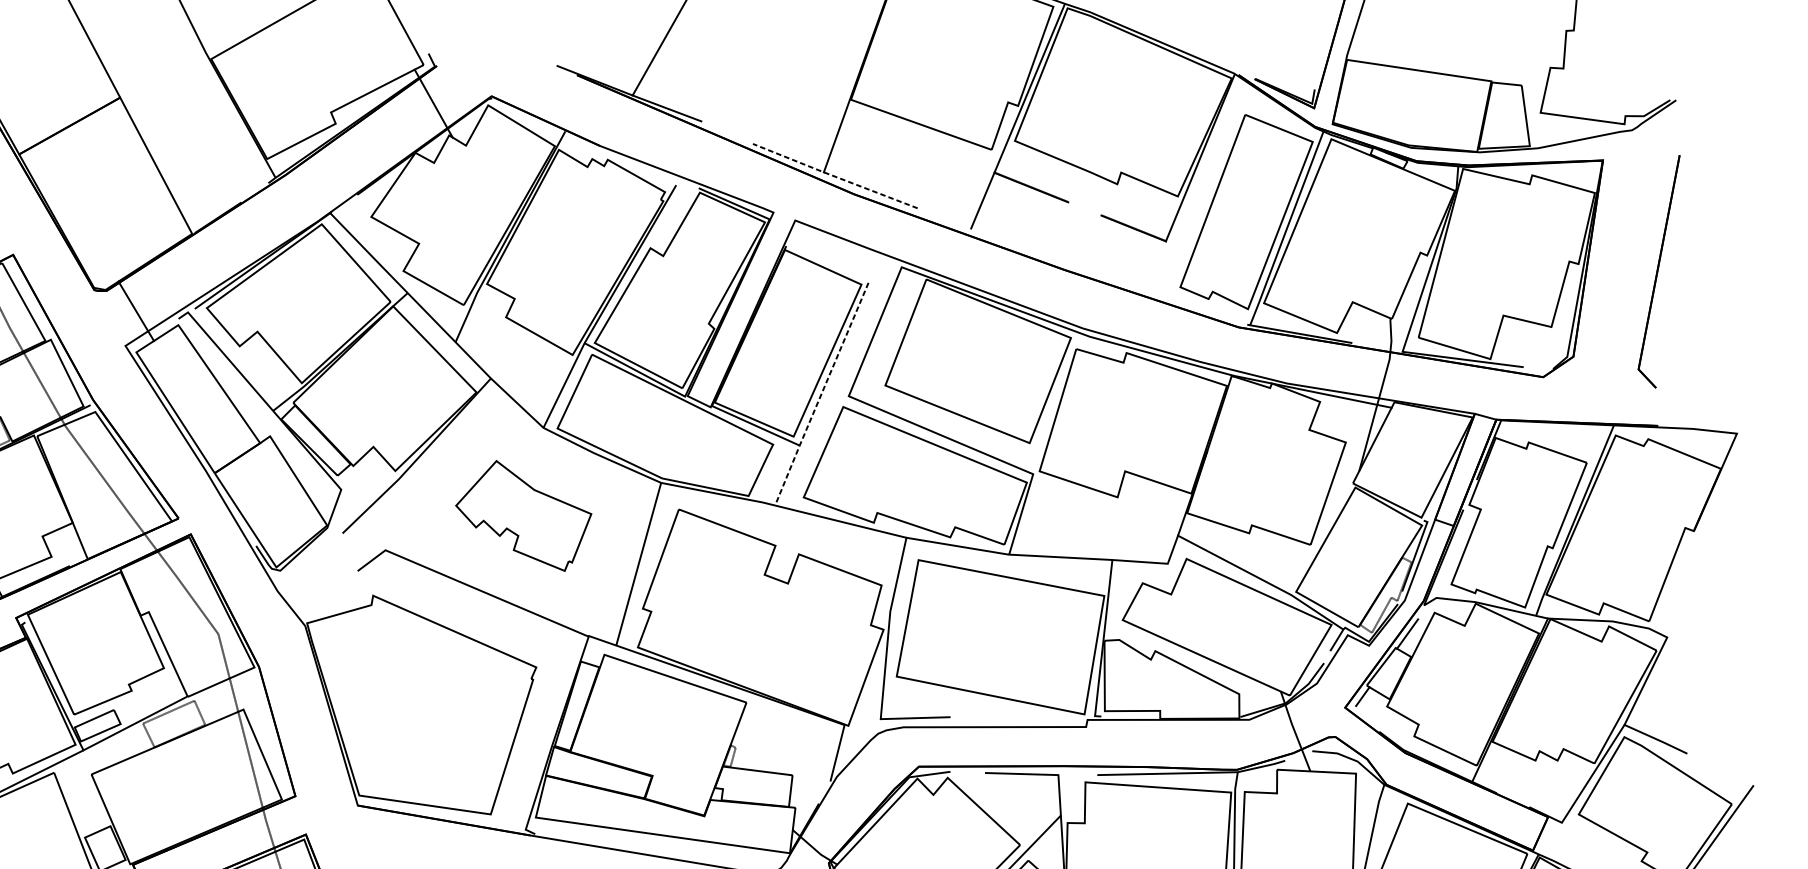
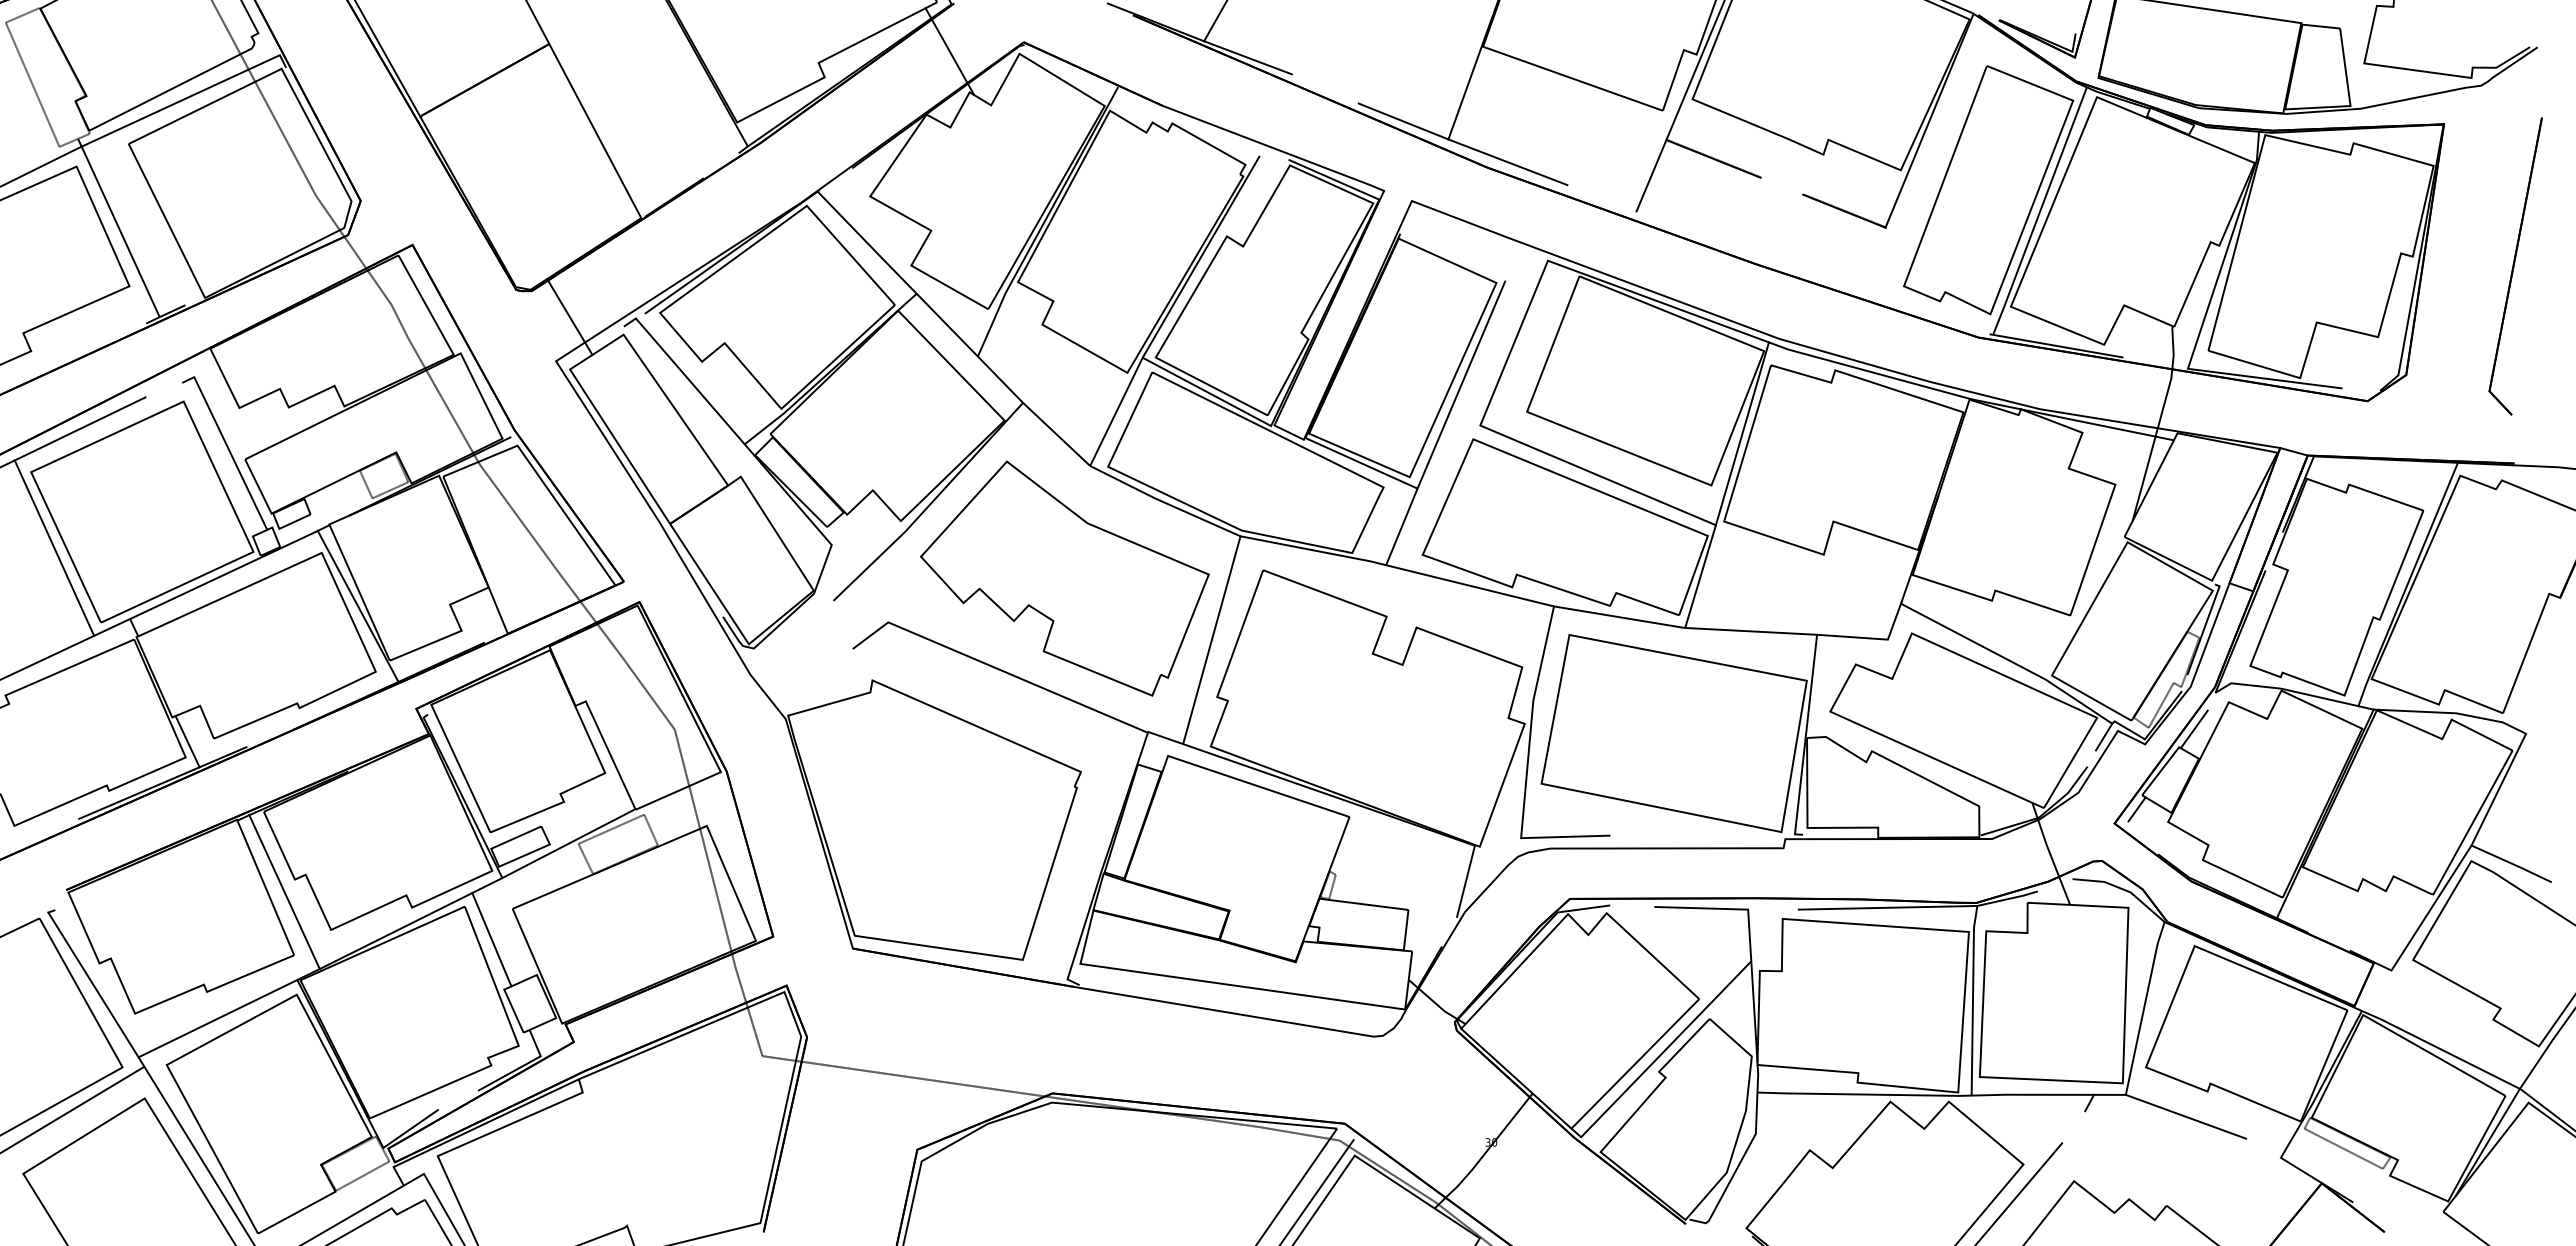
line: (834, 176) -> (1462, 144), dashed -> solid
line: (821, 394) -> (1445, 423), dashed -> solid
line: (1053, 402) -> (1741, 433), added
part: (523, 515) -> (1064, 578), size x1.67
line: (74, 798) -> (491, 939), added

